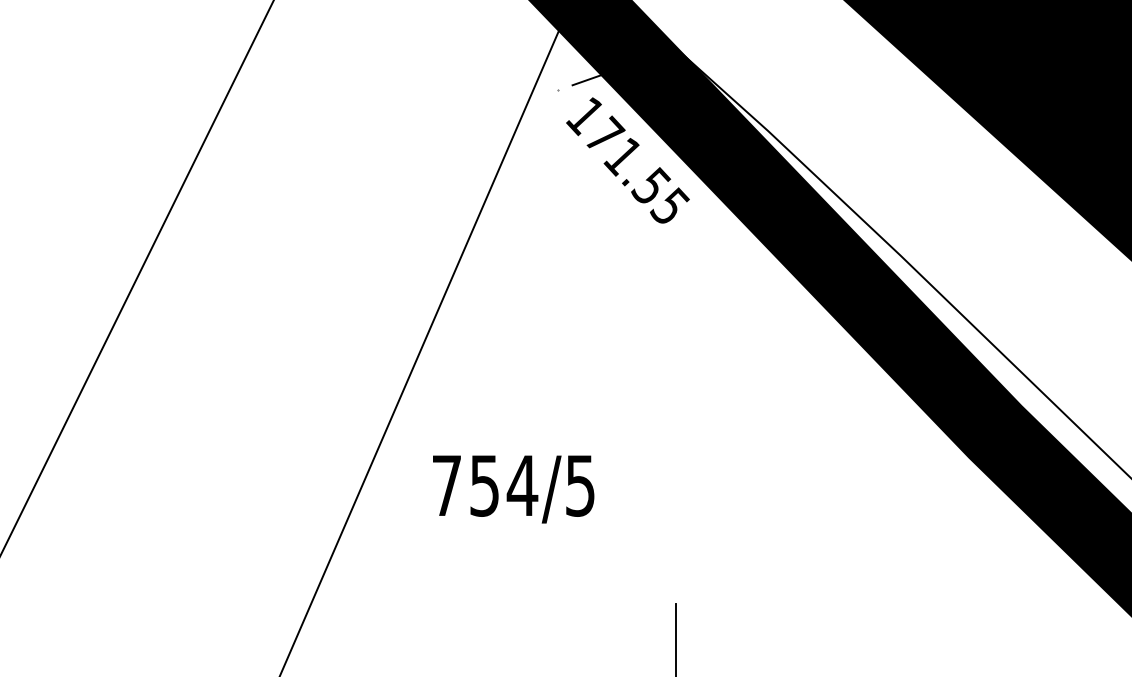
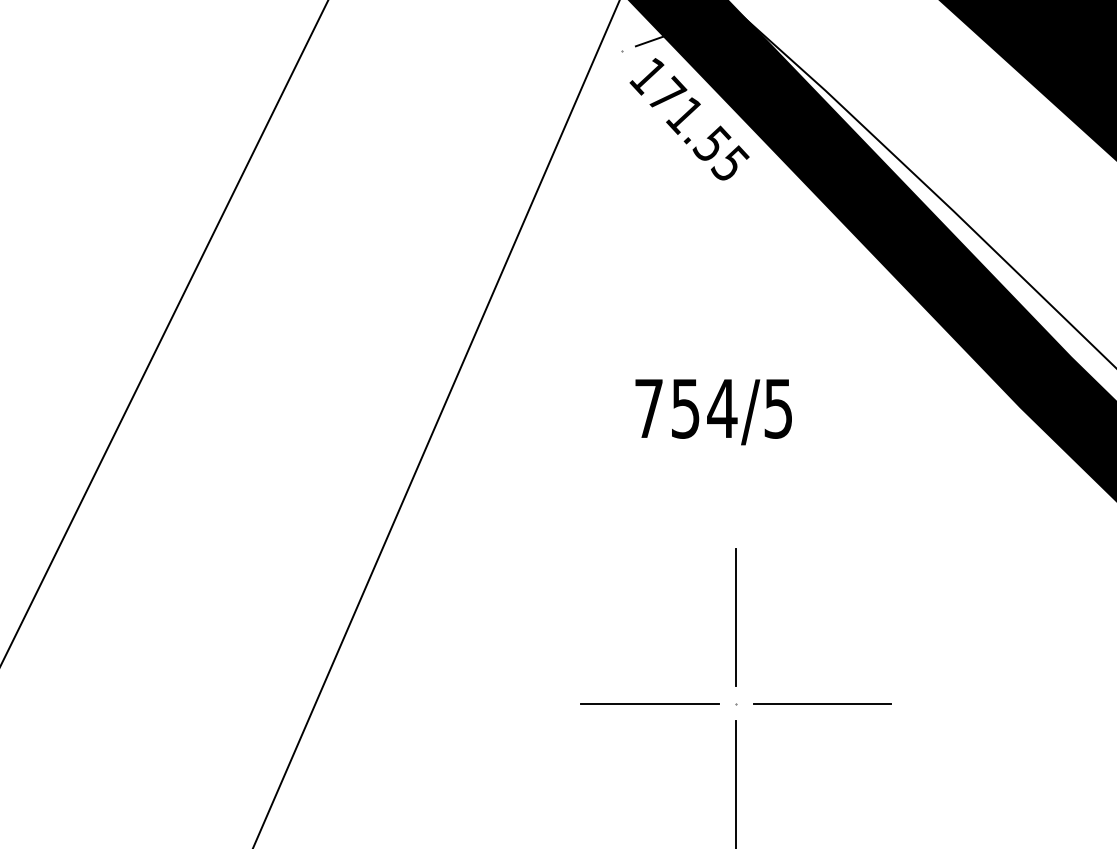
text: (513, 489) -> (713, 412), moved

